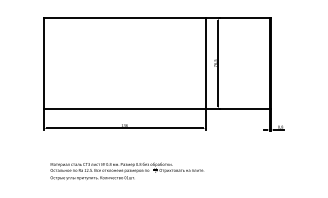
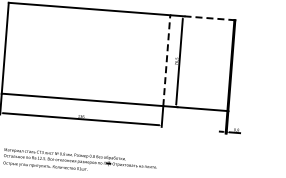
line: (245, 17) -> (210, 18), solid -> dashed
line: (205, 63) -> (166, 60), solid -> dashed

